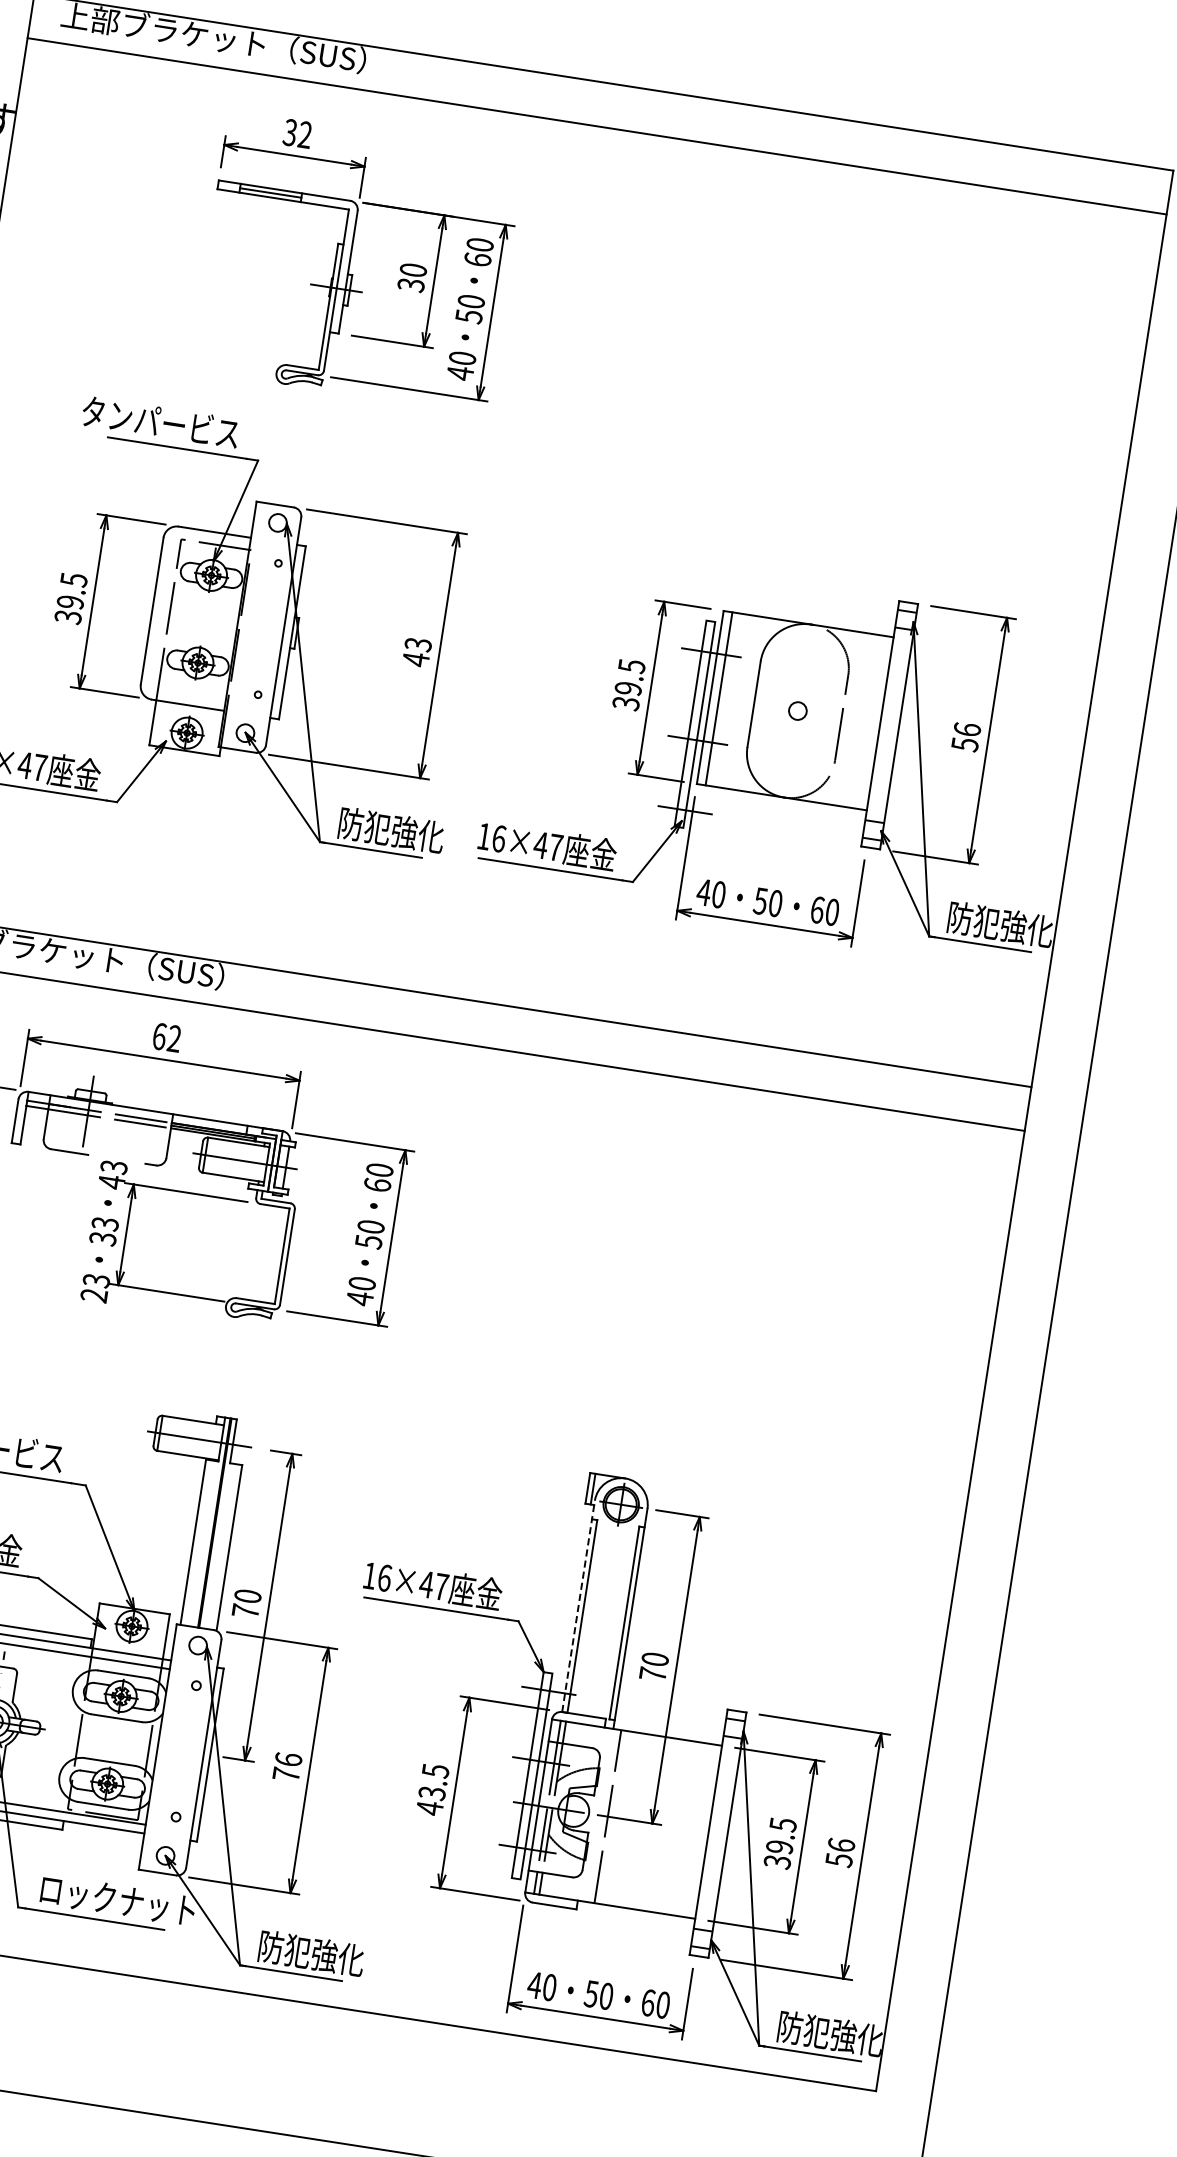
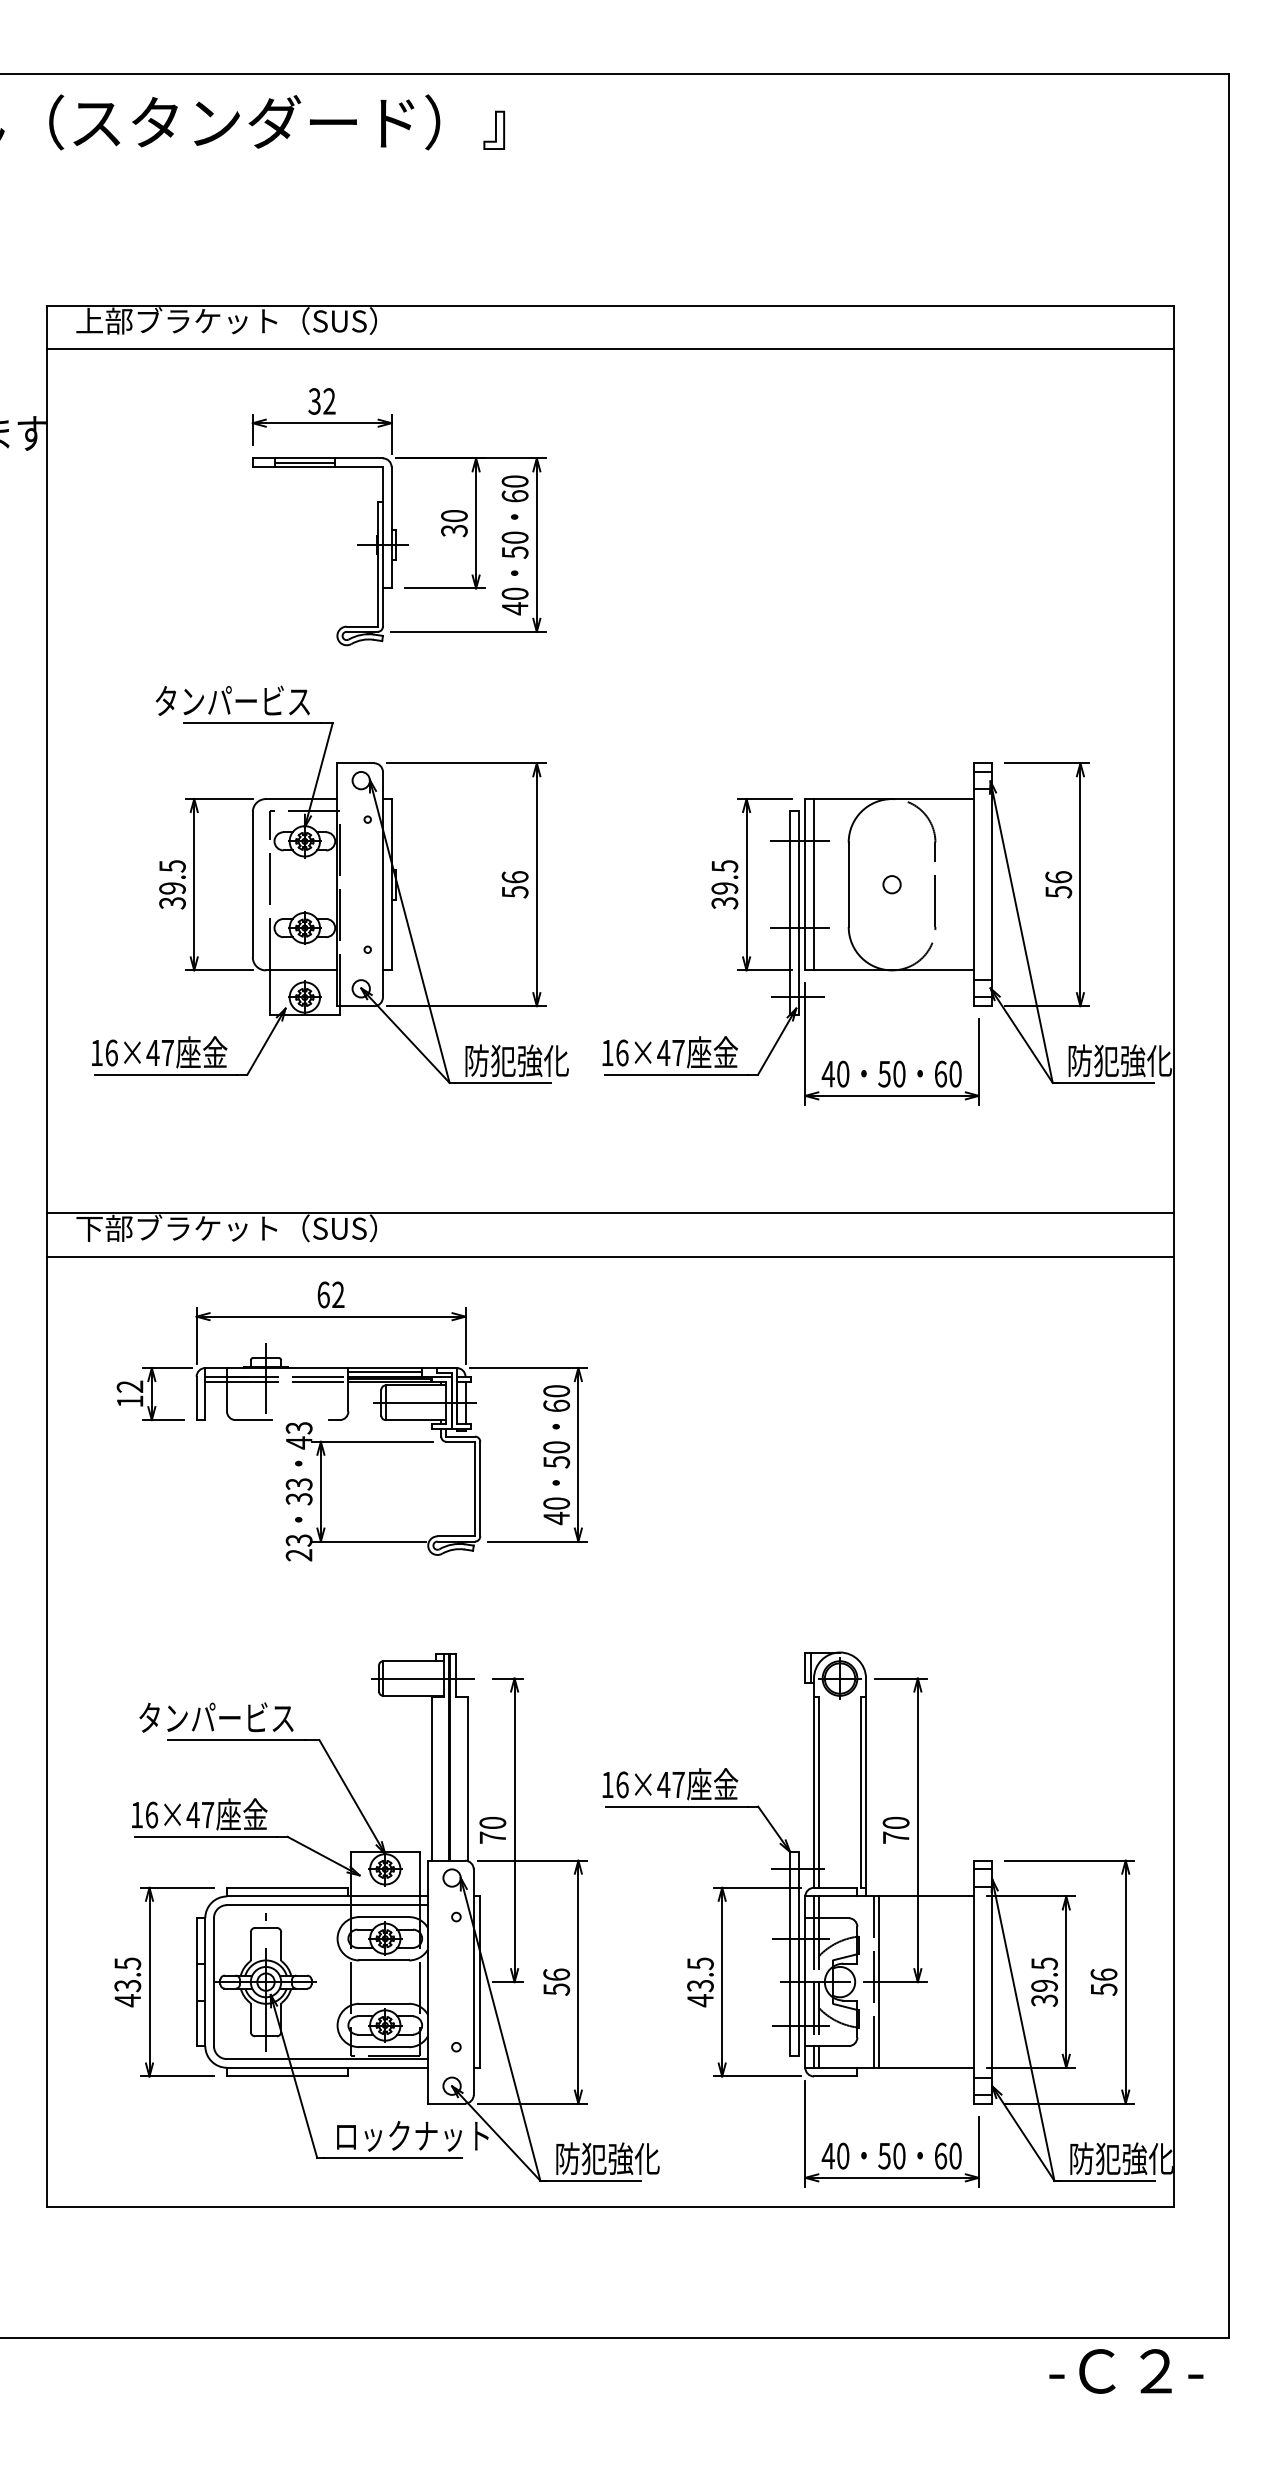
text: (416, 651) -> (514, 884), 43 -> 56
line: (209, 1124) -> (385, 1372), added
line: (579, 1606) -> (814, 1783), dashed -> solid
text: (286, 1774) -> (556, 1989), 76 -> 56
line: (613, 1816) -> (879, 1981), added

